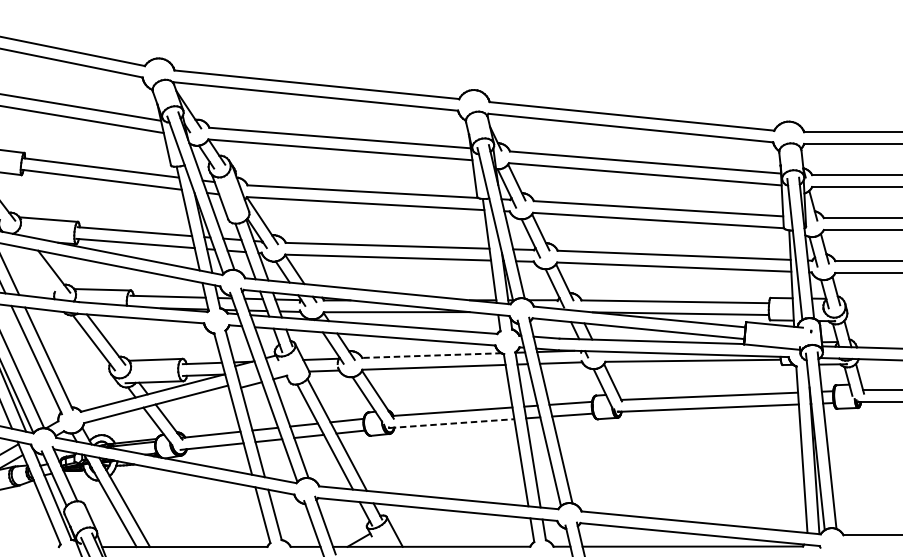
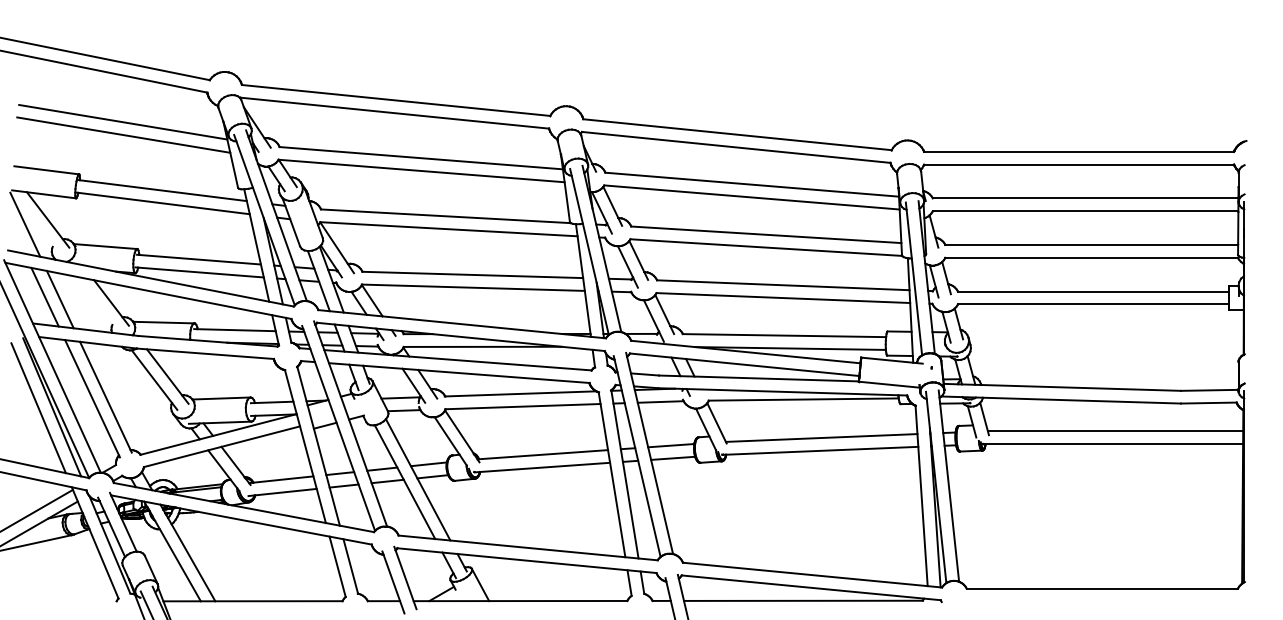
line: (431, 355) -> (520, 393), dashed -> solid
line: (451, 423) -> (542, 467), dashed -> solid

